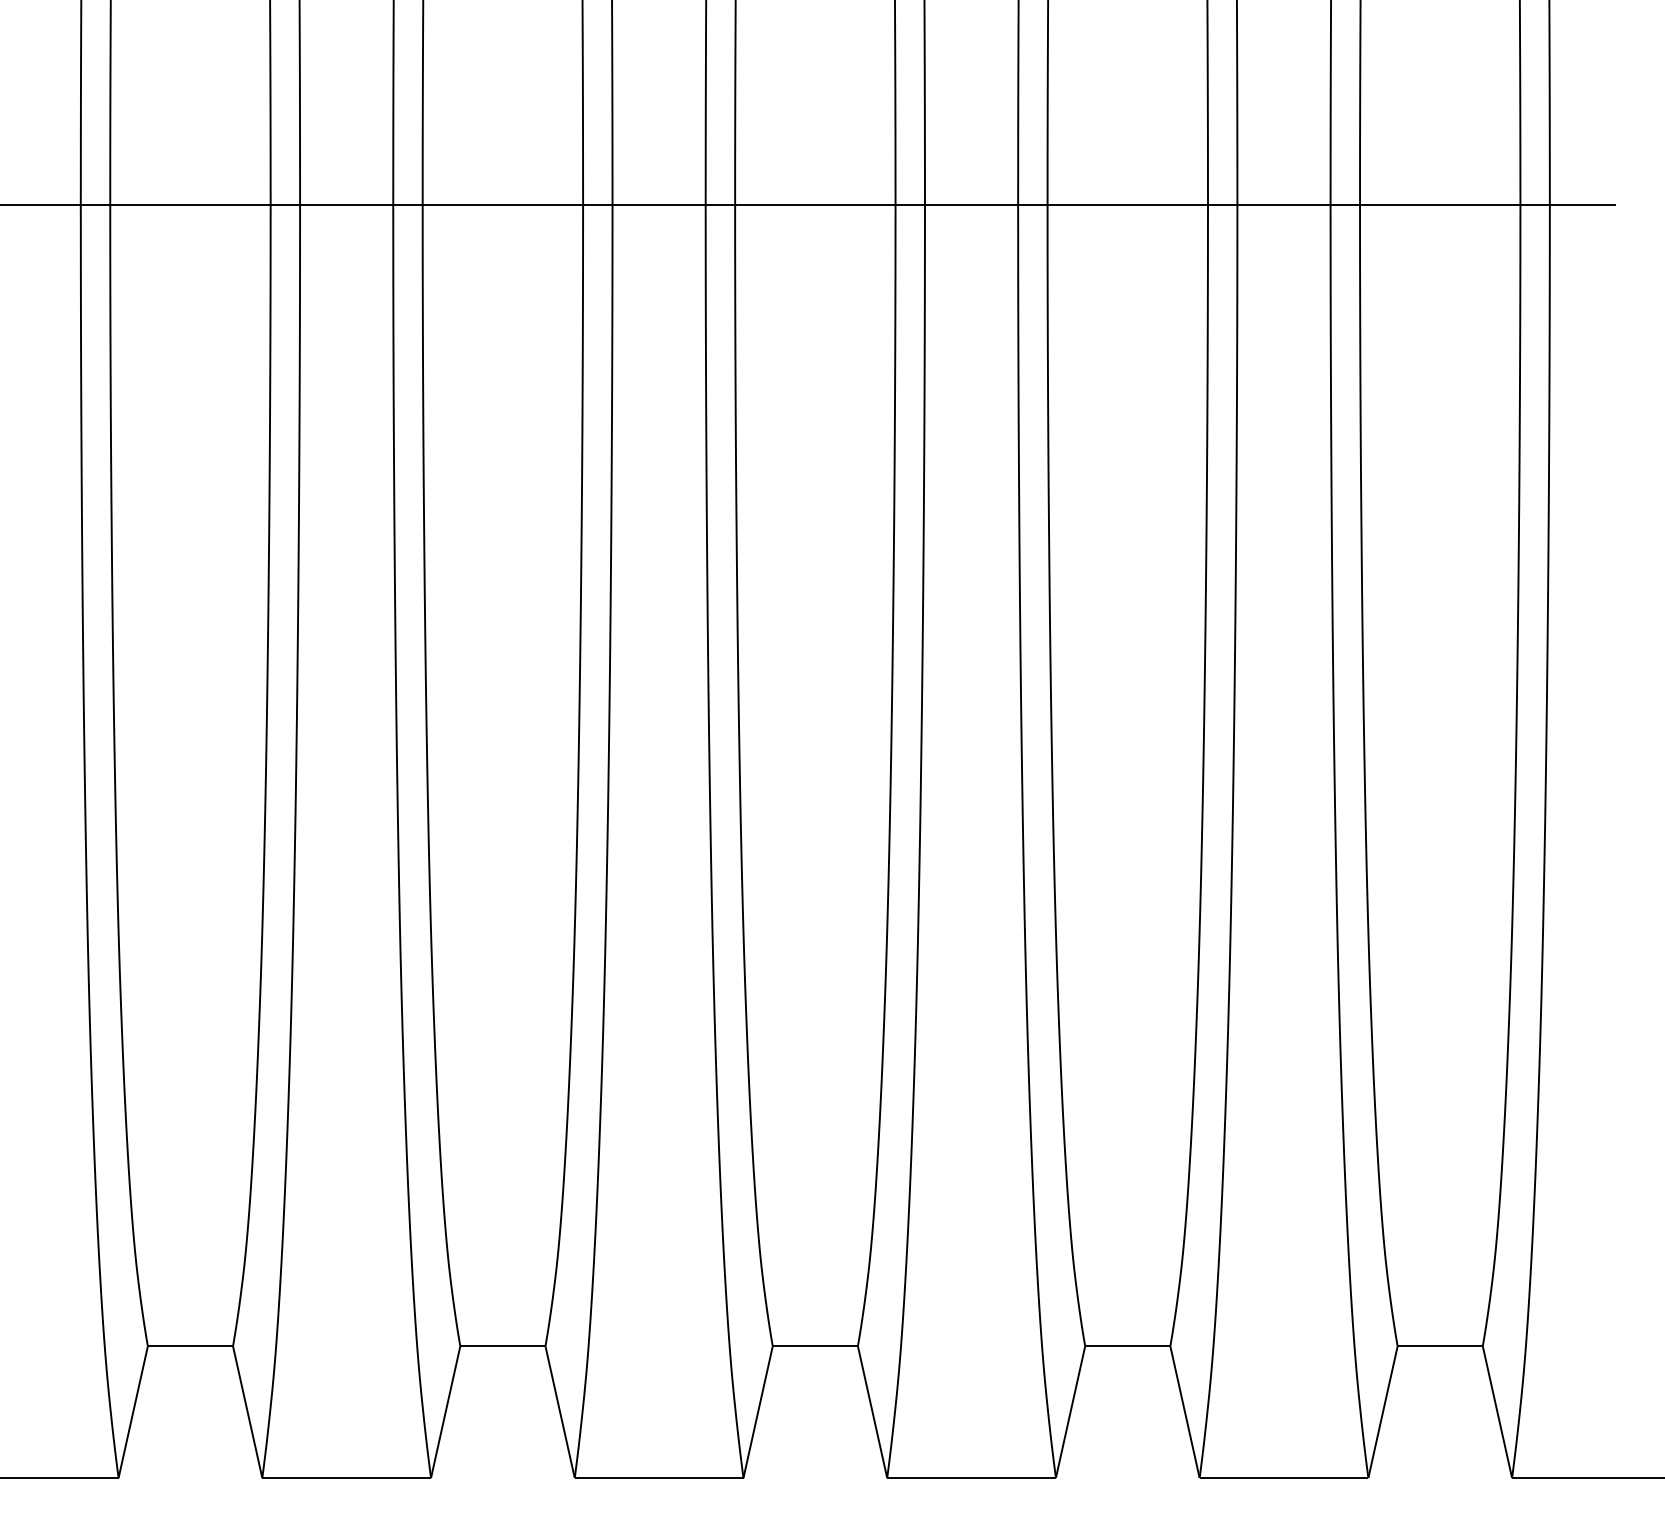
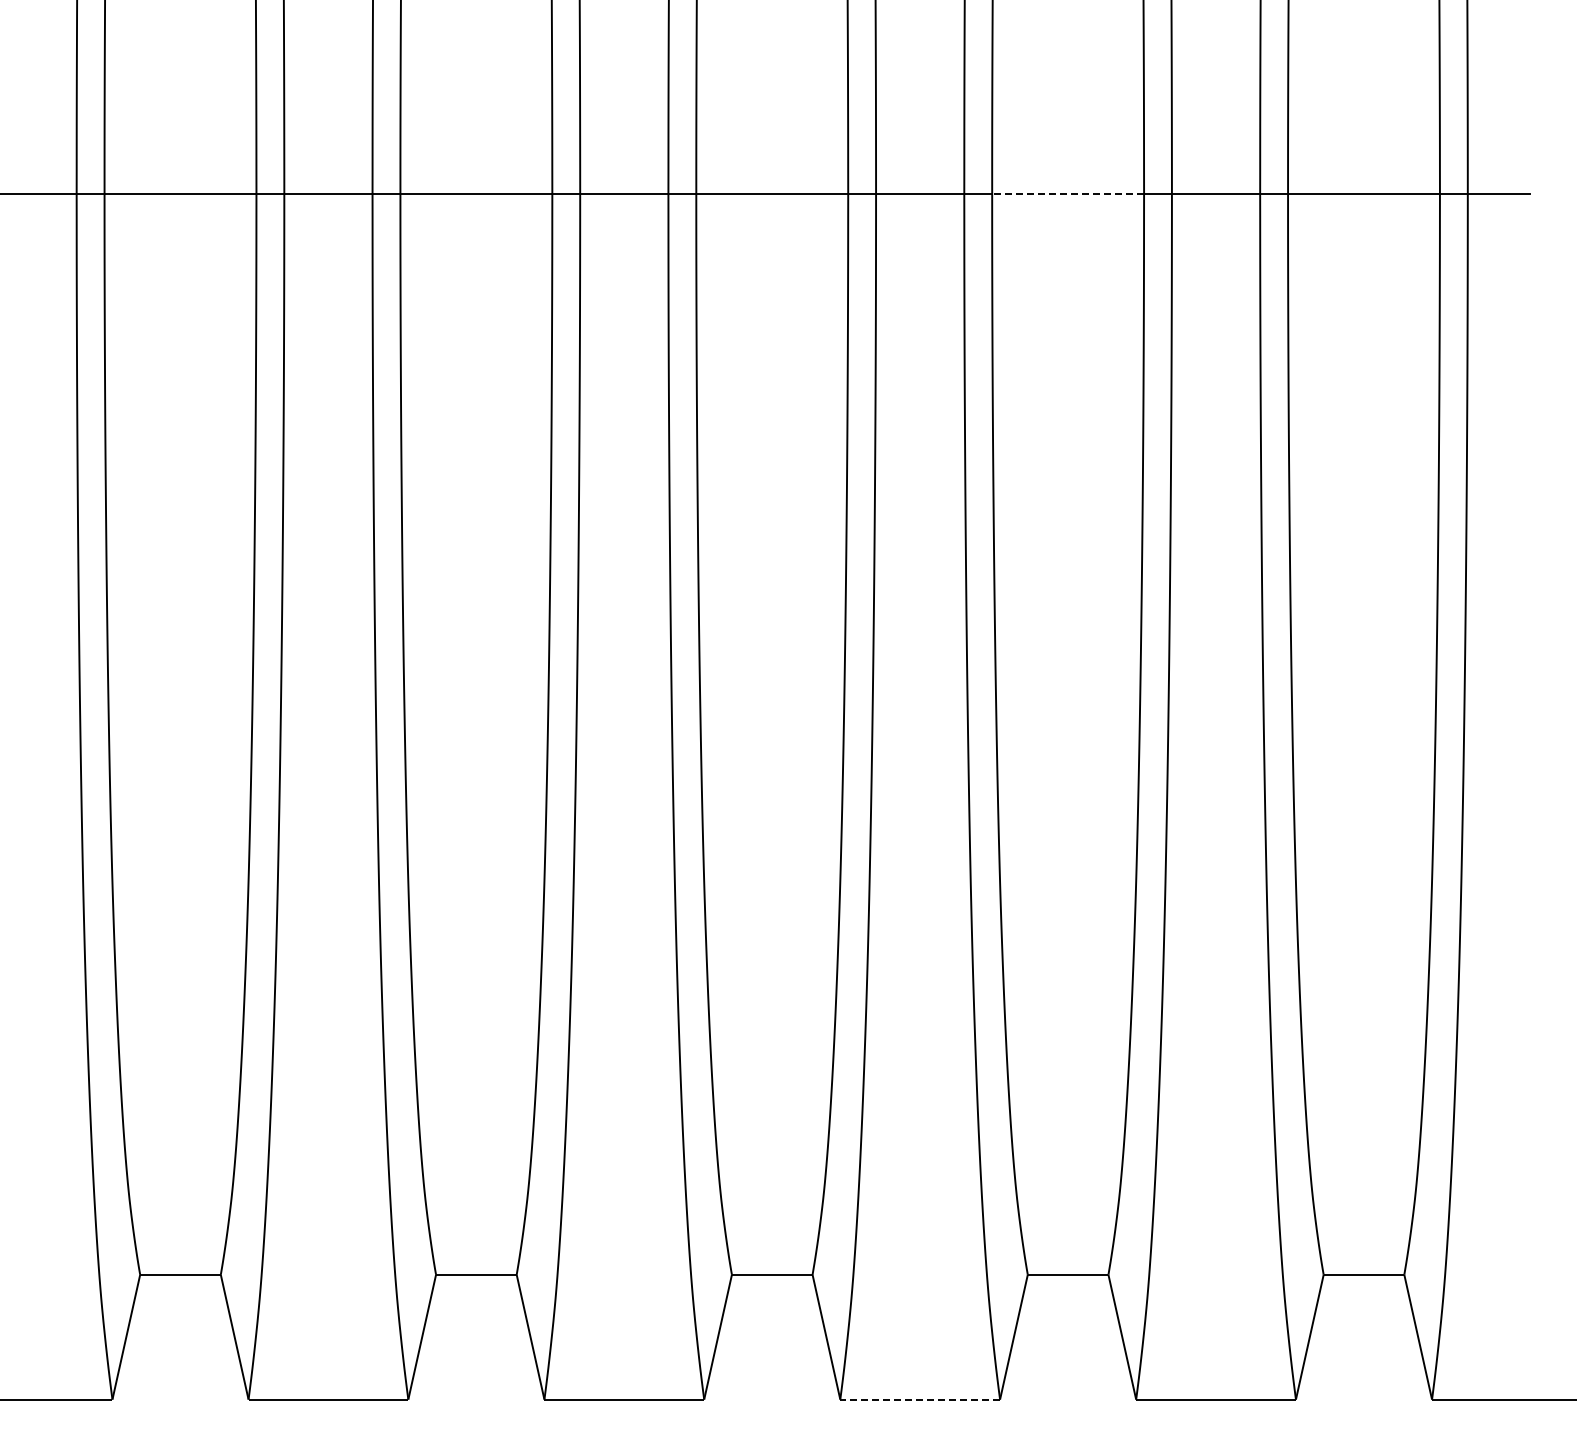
line: (1128, 204) -> (1068, 193), solid -> dashed
line: (971, 1477) -> (920, 1399), solid -> dashed

